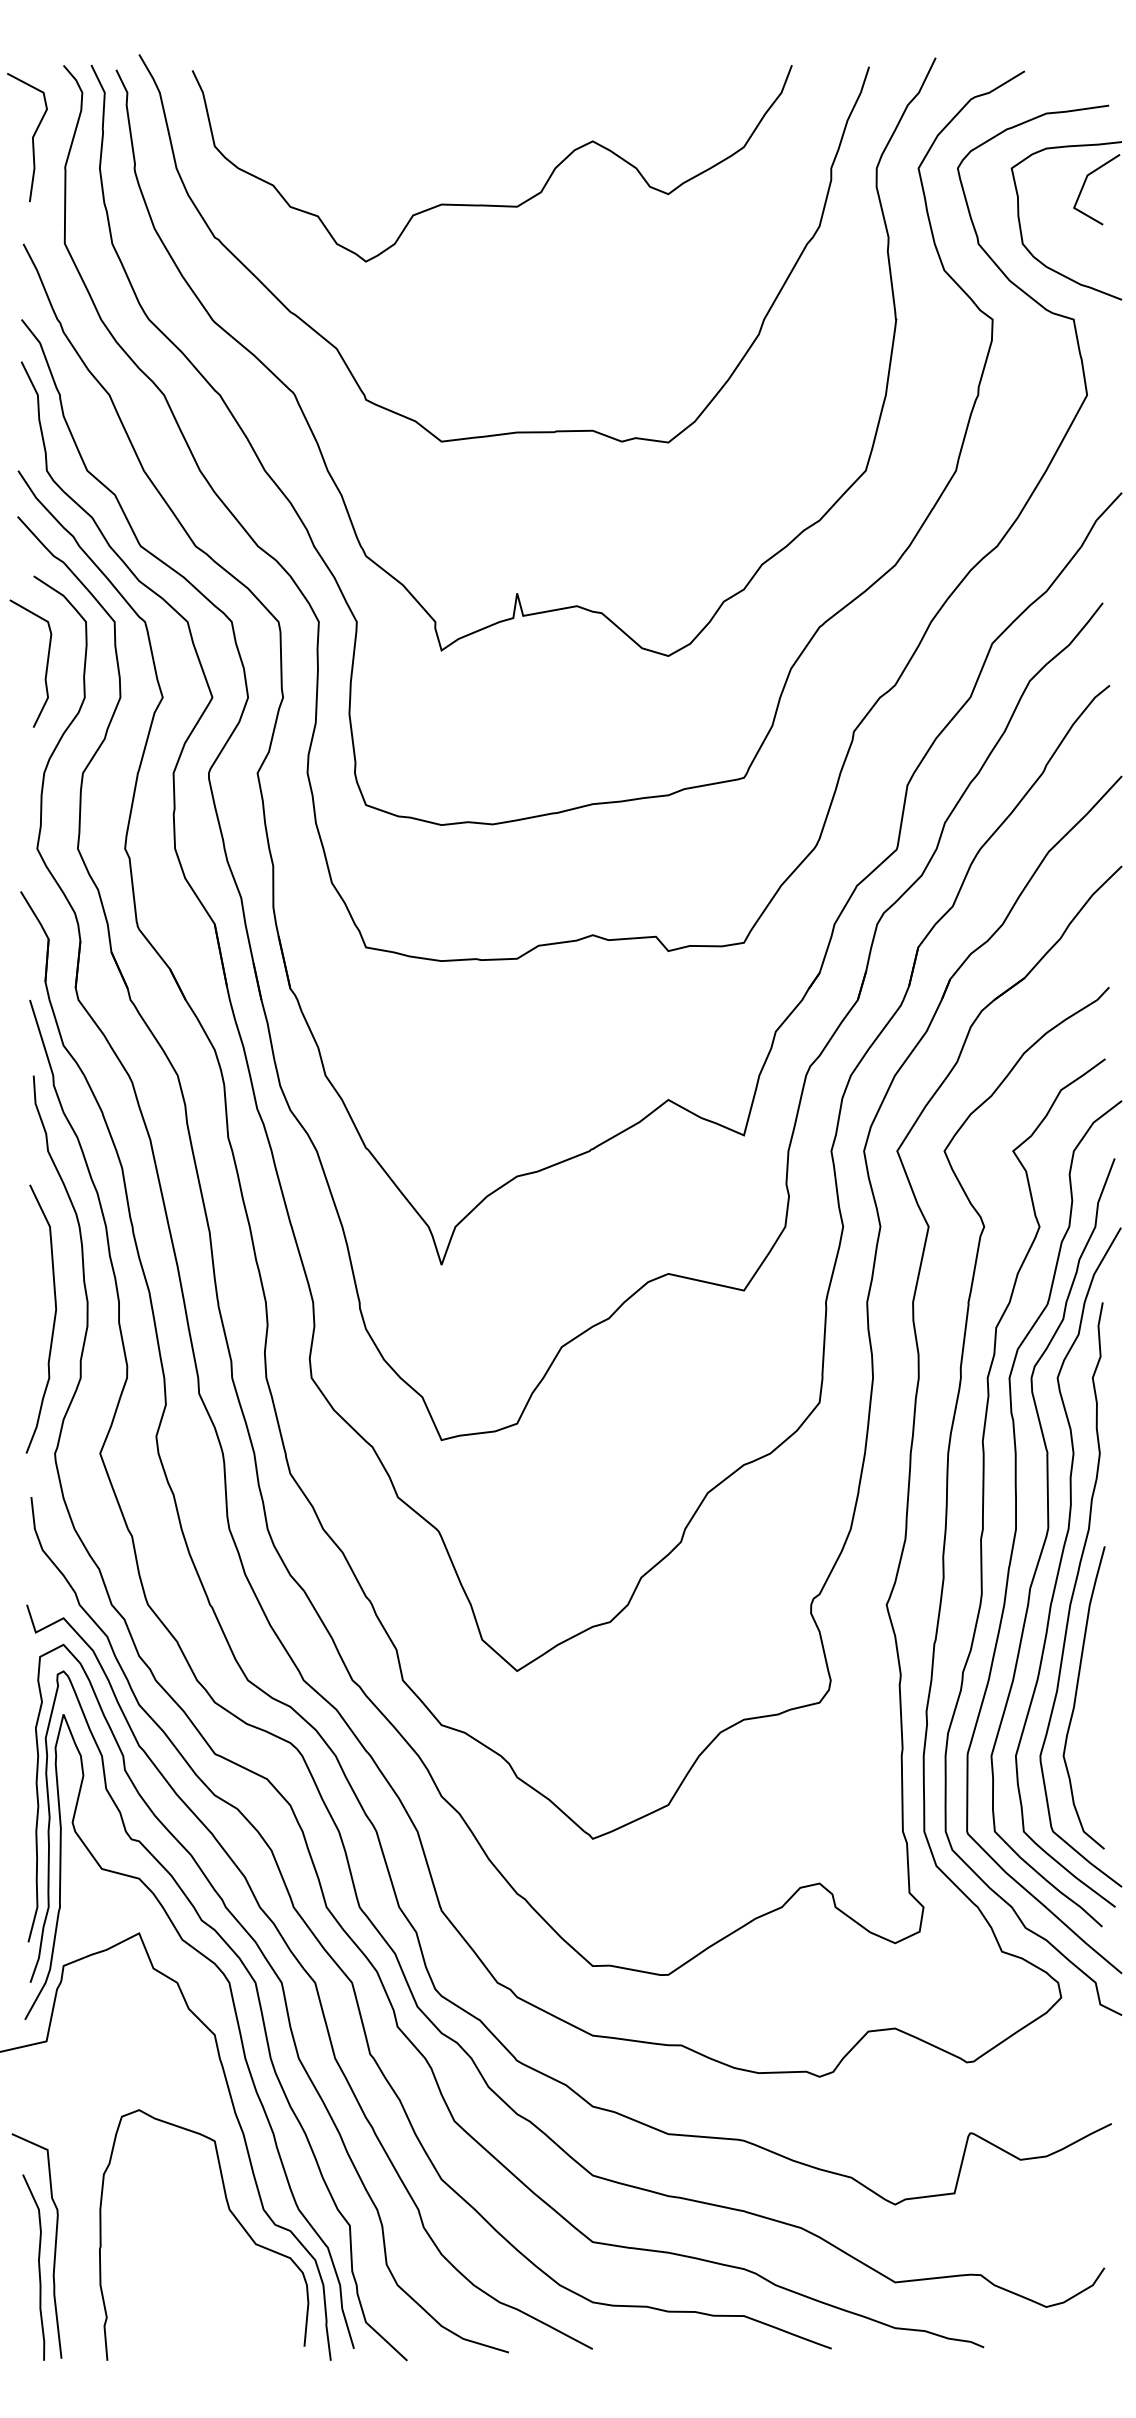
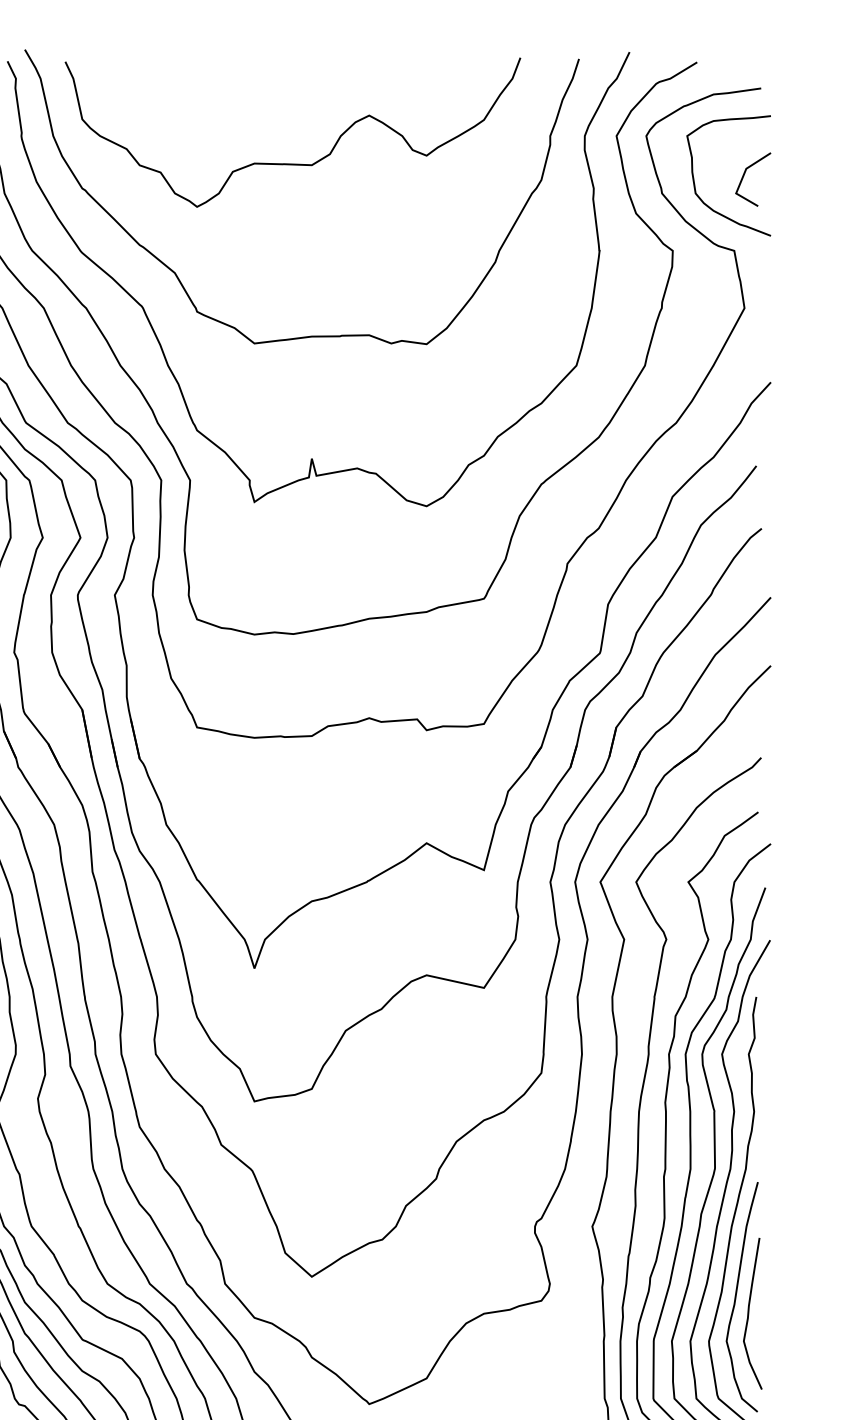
line: (1085, 183) -> (744, 174), moved
curve: (1093, 1718) -> (749, 1312), added

